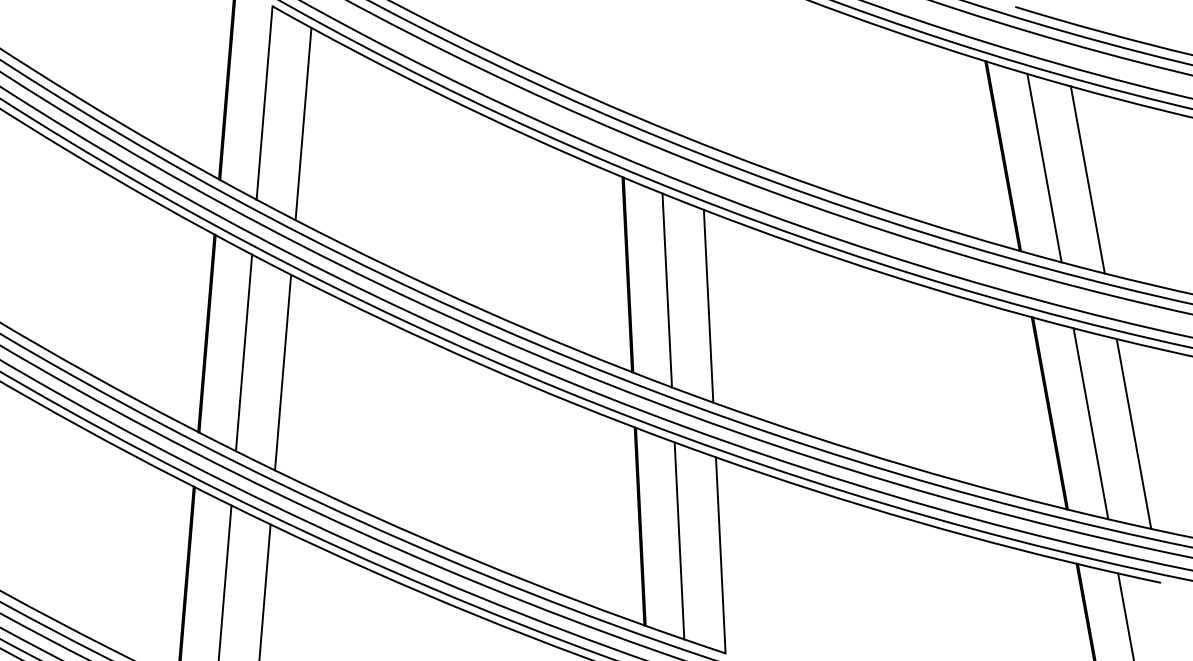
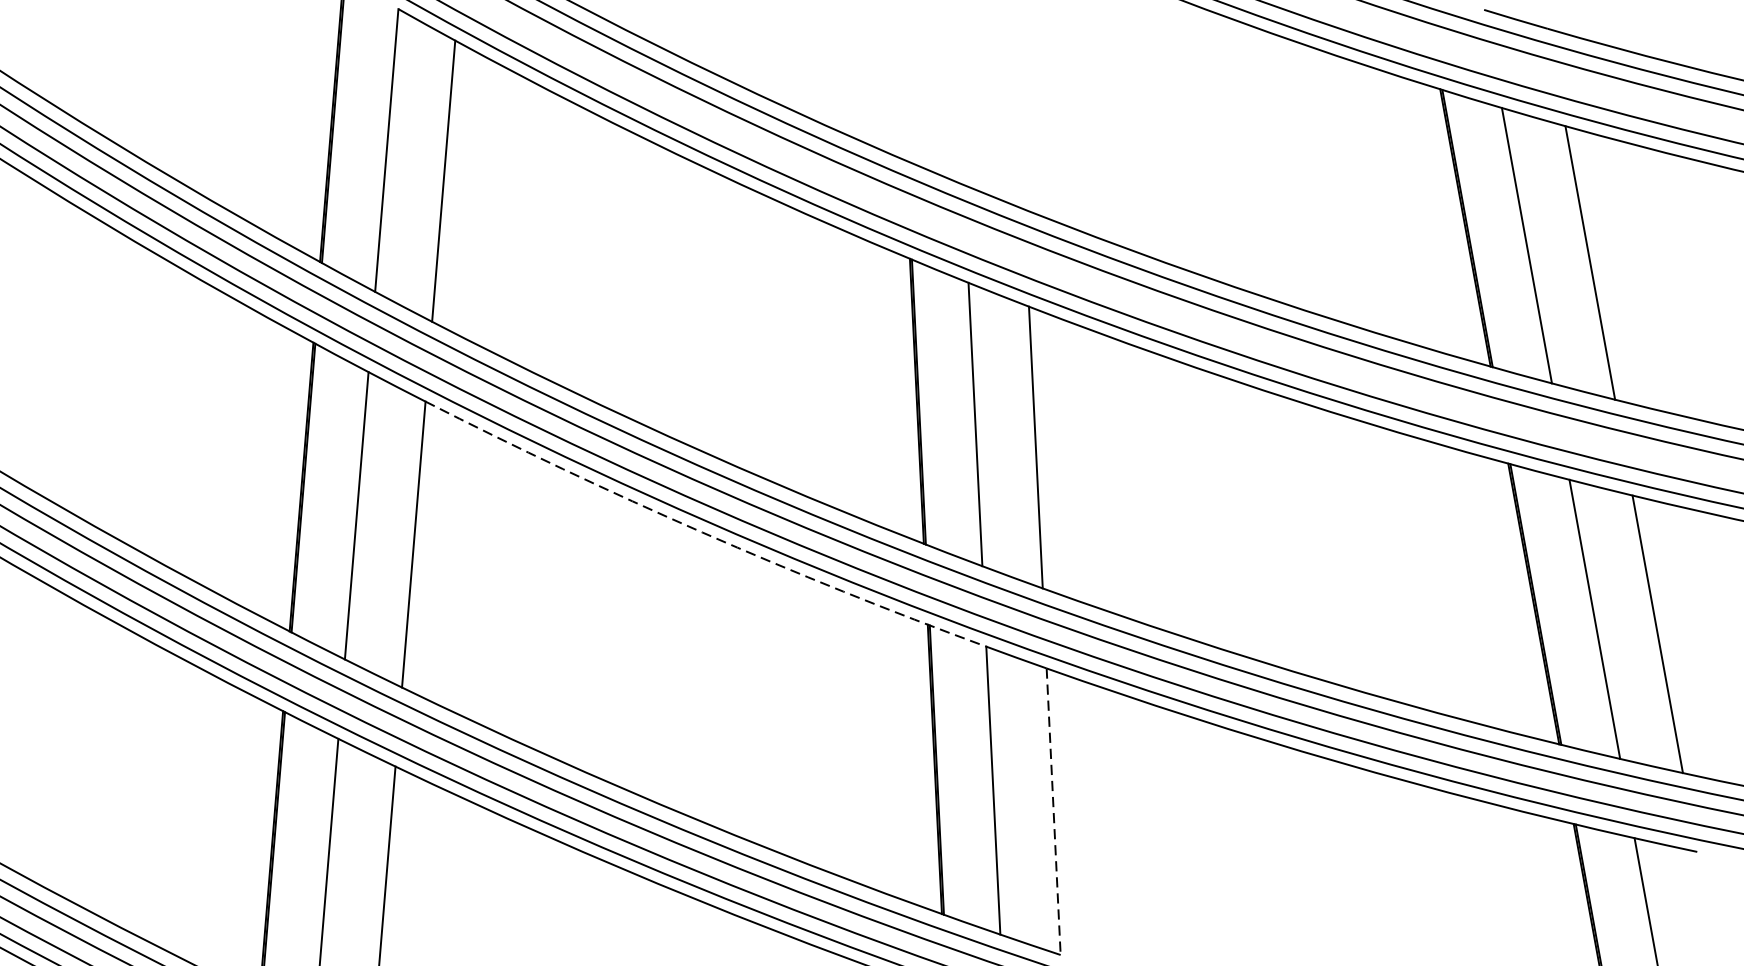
arc: (480, 364) -> (702, 532), solid -> dashed
line: (720, 555) -> (1053, 811), solid -> dashed

